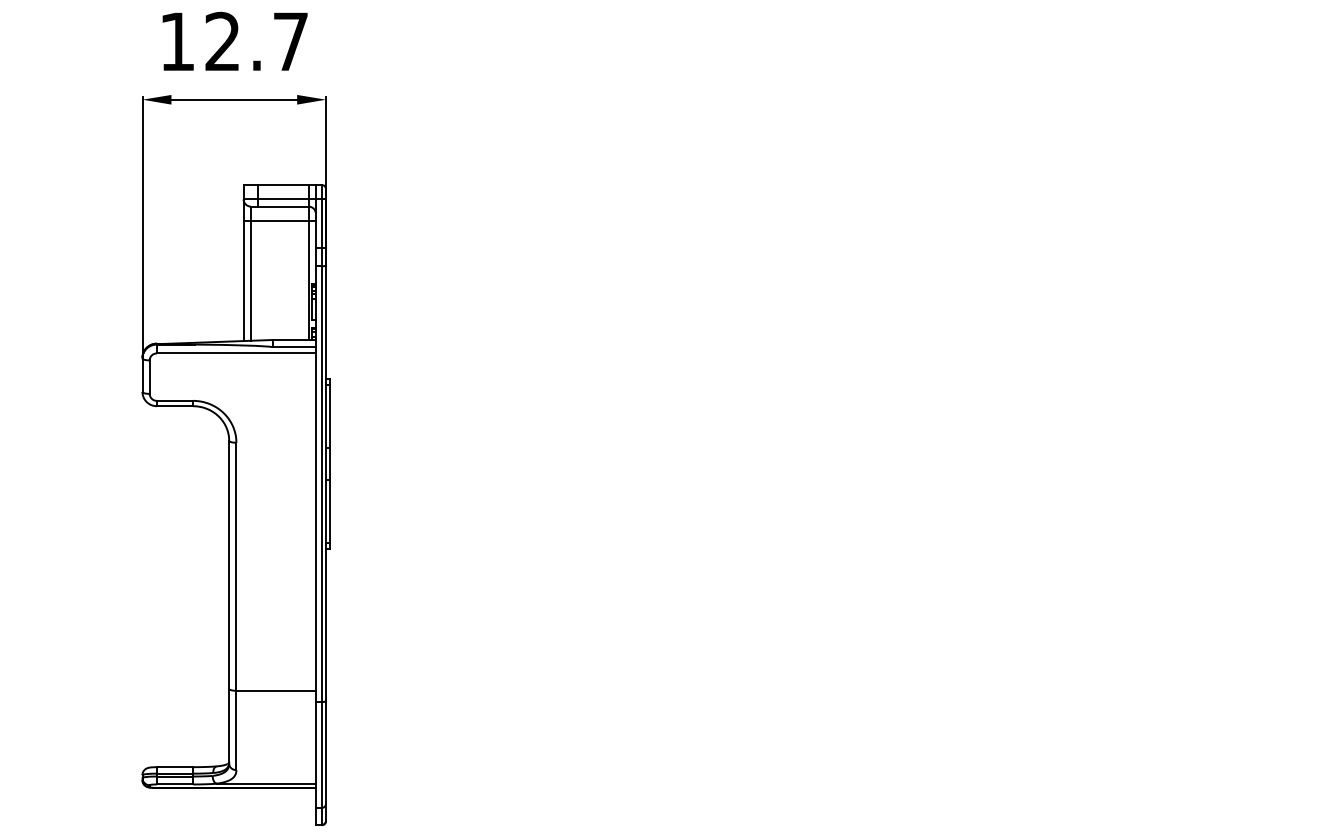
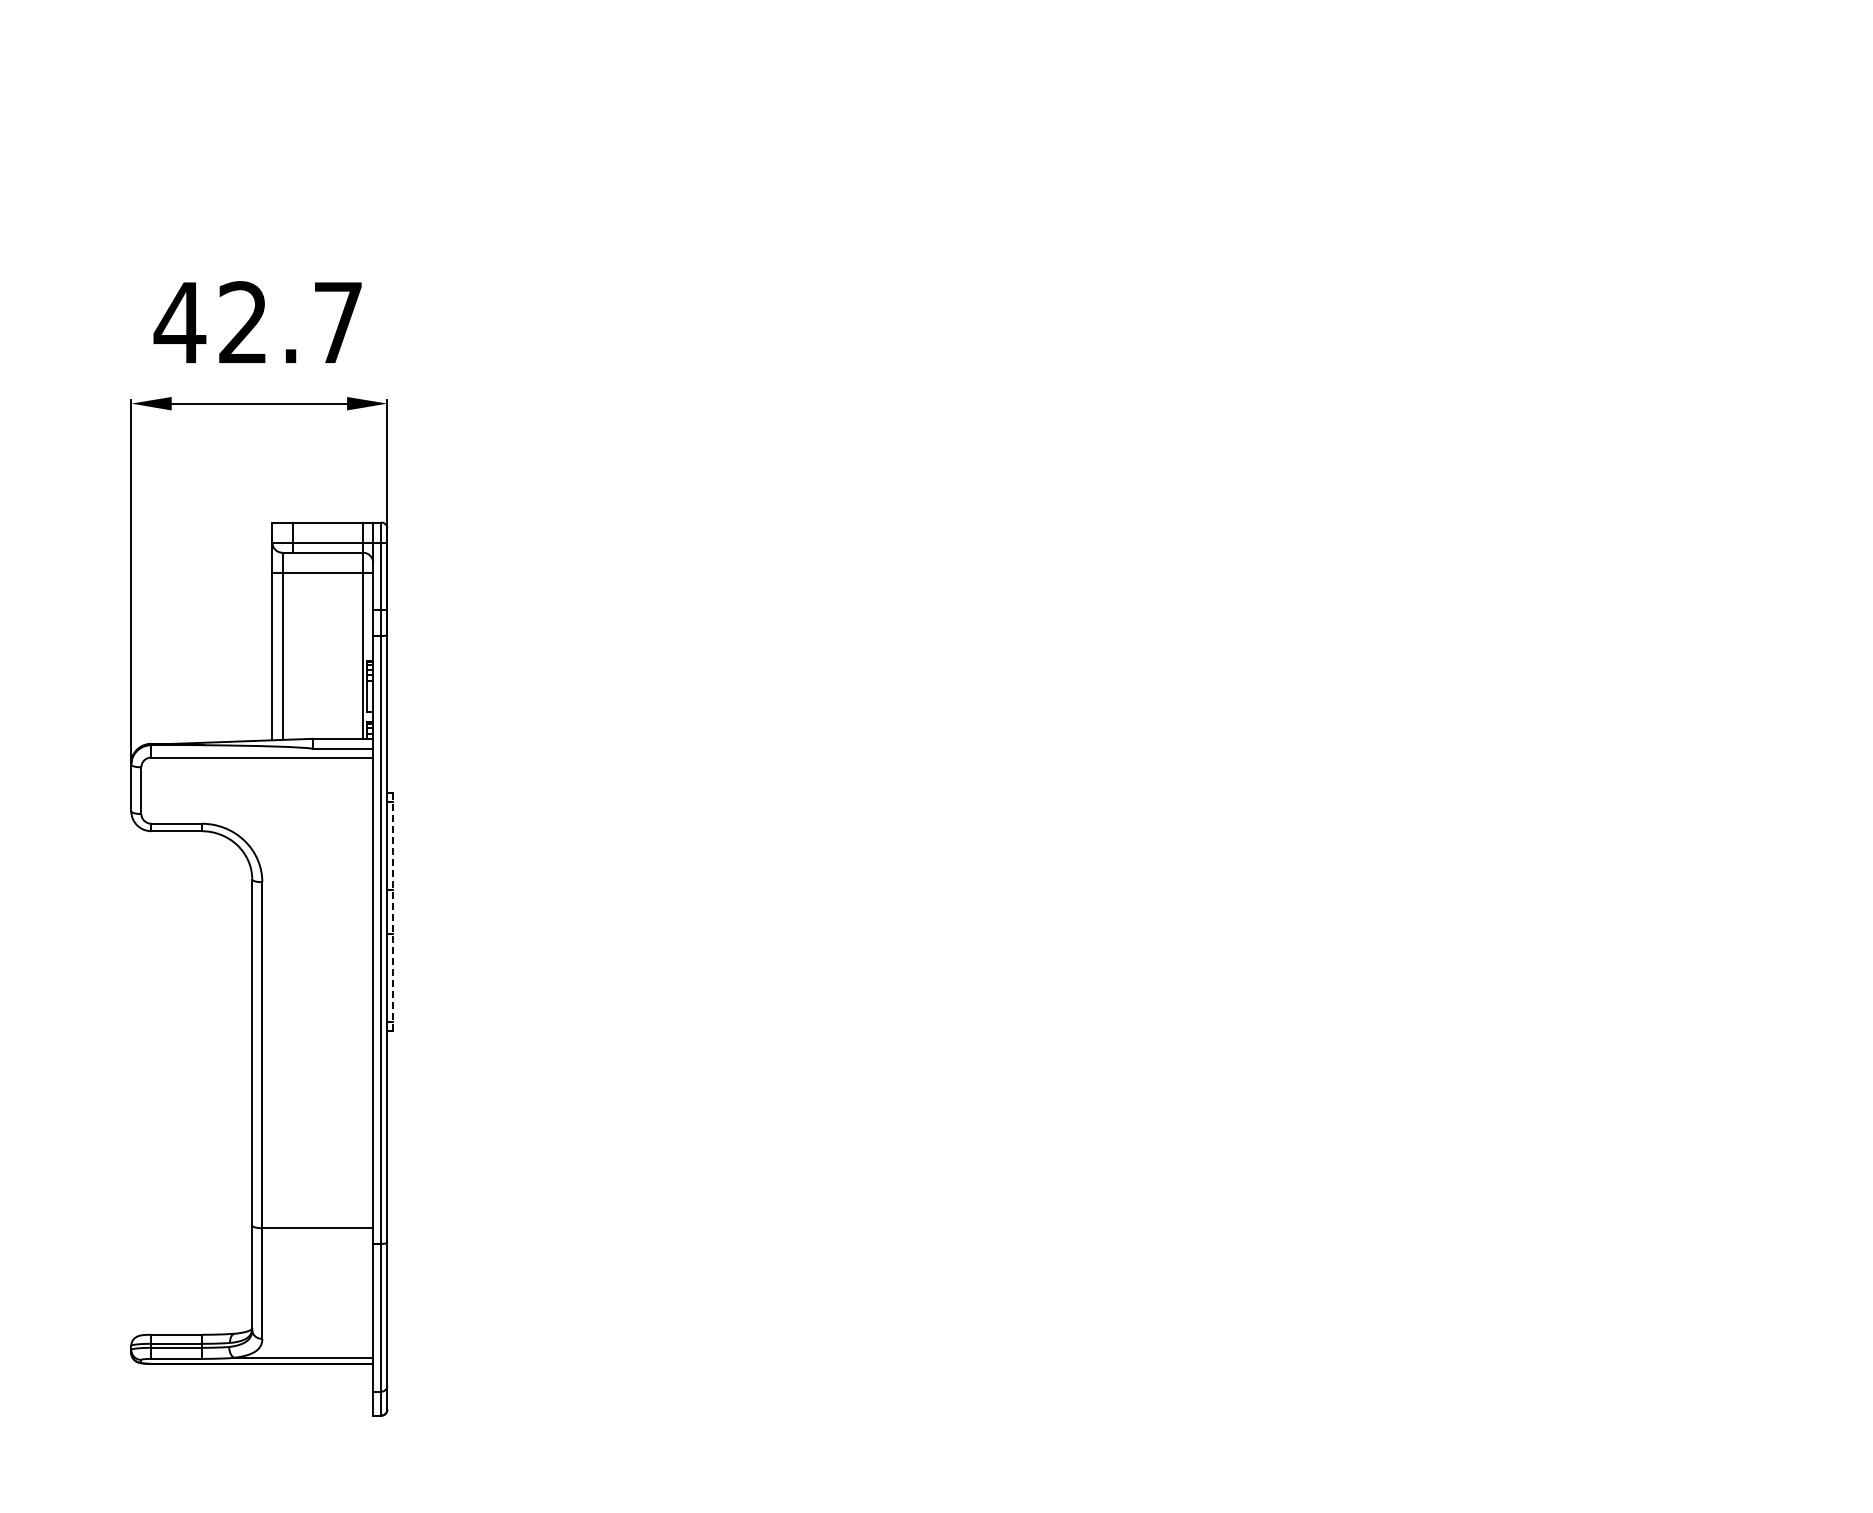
text: (177, 41) -> (179, 322), 12.7 -> 42.7
line: (330, 463) -> (393, 911), solid -> dashed

